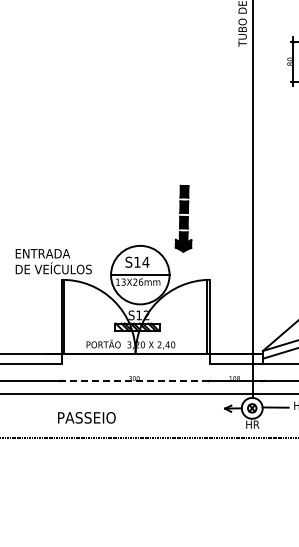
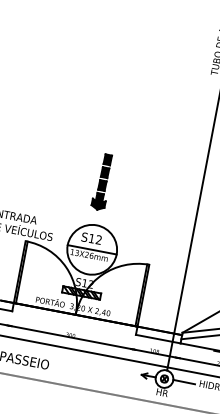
part: (183, 218) -> (102, 181), moved
text: (145, 261) -> (98, 239), S14 -> S12
line: (136, 381) -> (72, 338), dashed -> solid

